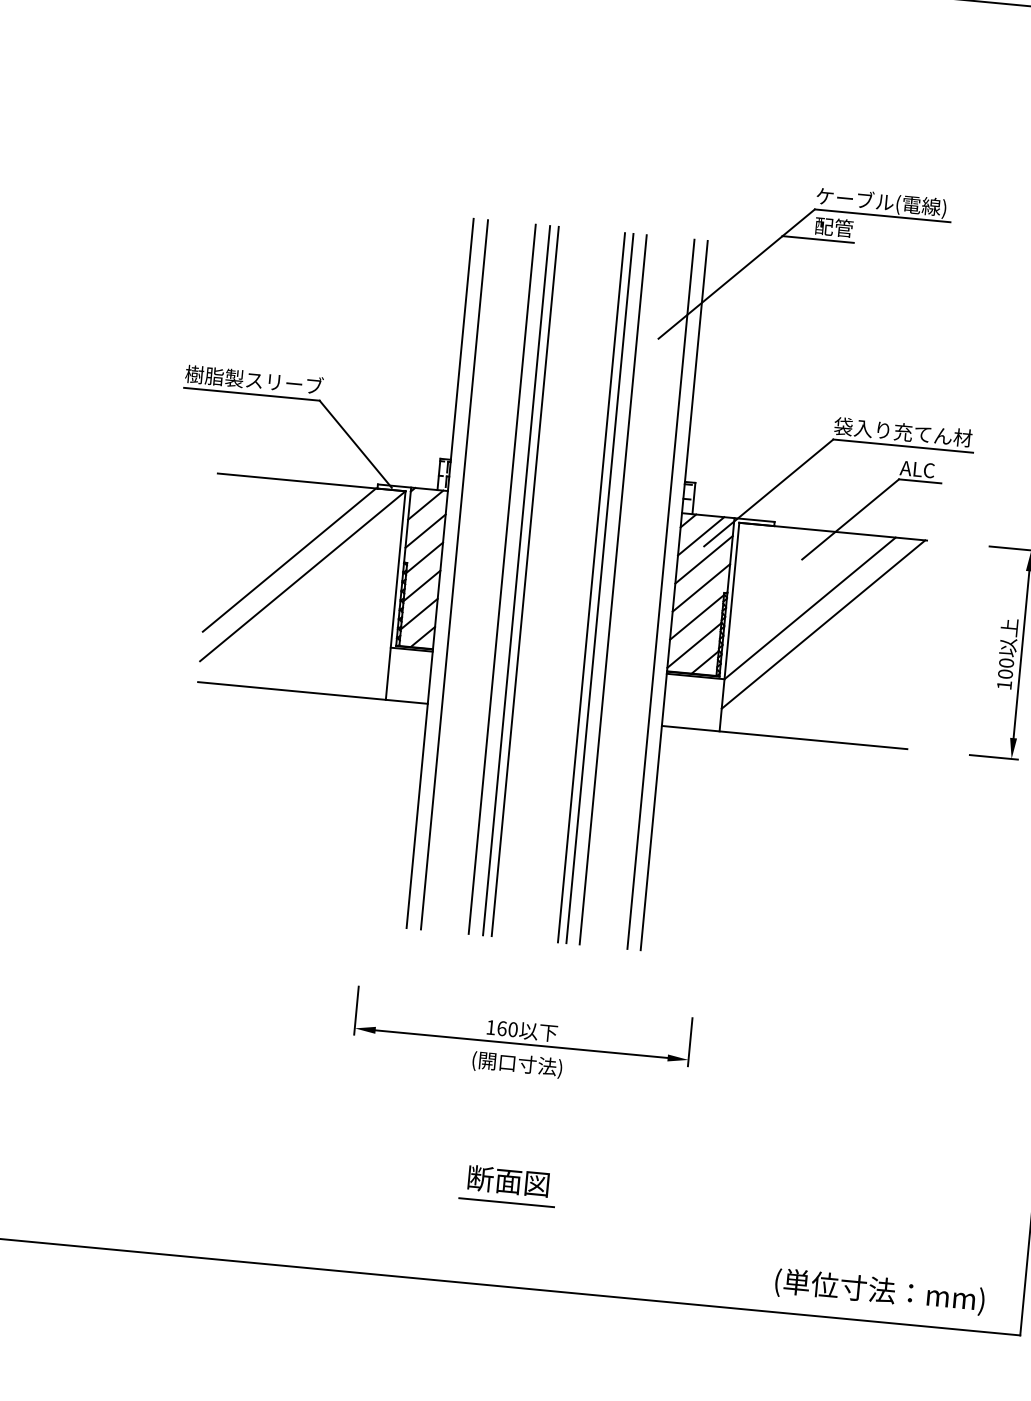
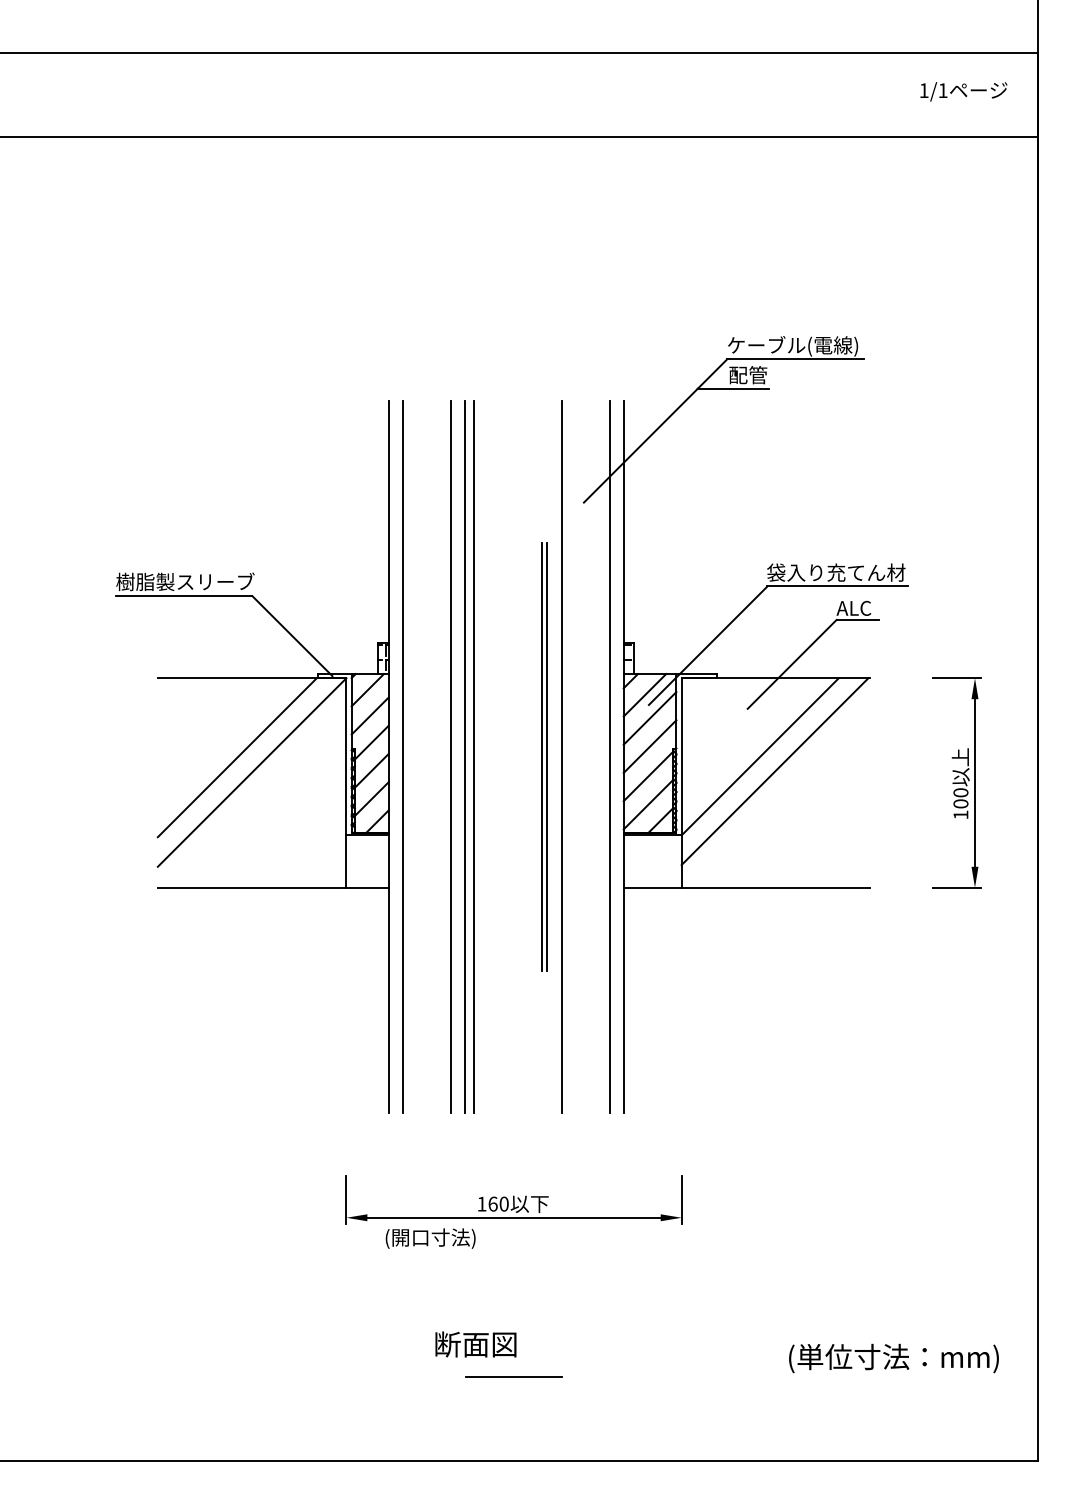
part: (595, 587) -> (544, 756), size x0.6
text: (517, 1064) -> (430, 1238), moved
text: (508, 1181) -> (475, 1344), moved
text: (879, 1291) -> (893, 1358), moved

